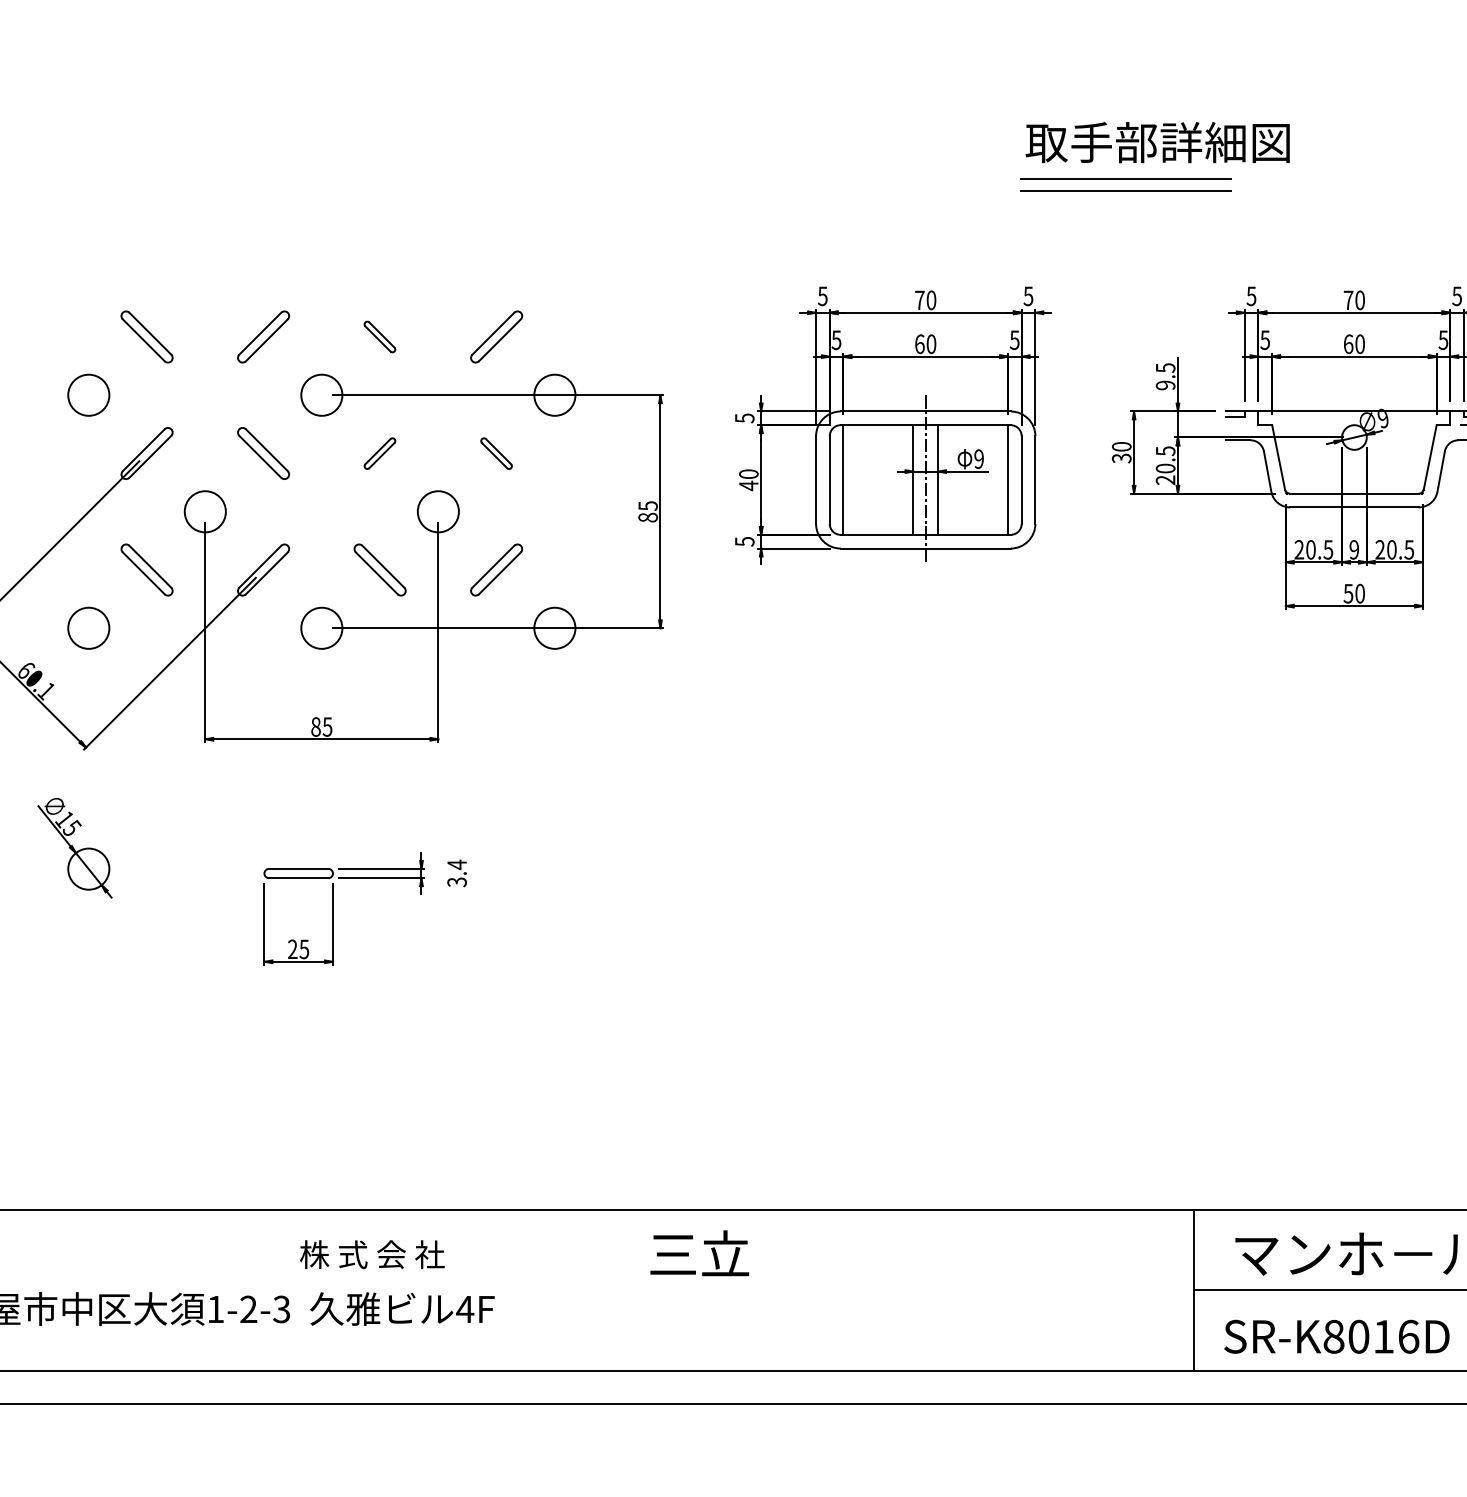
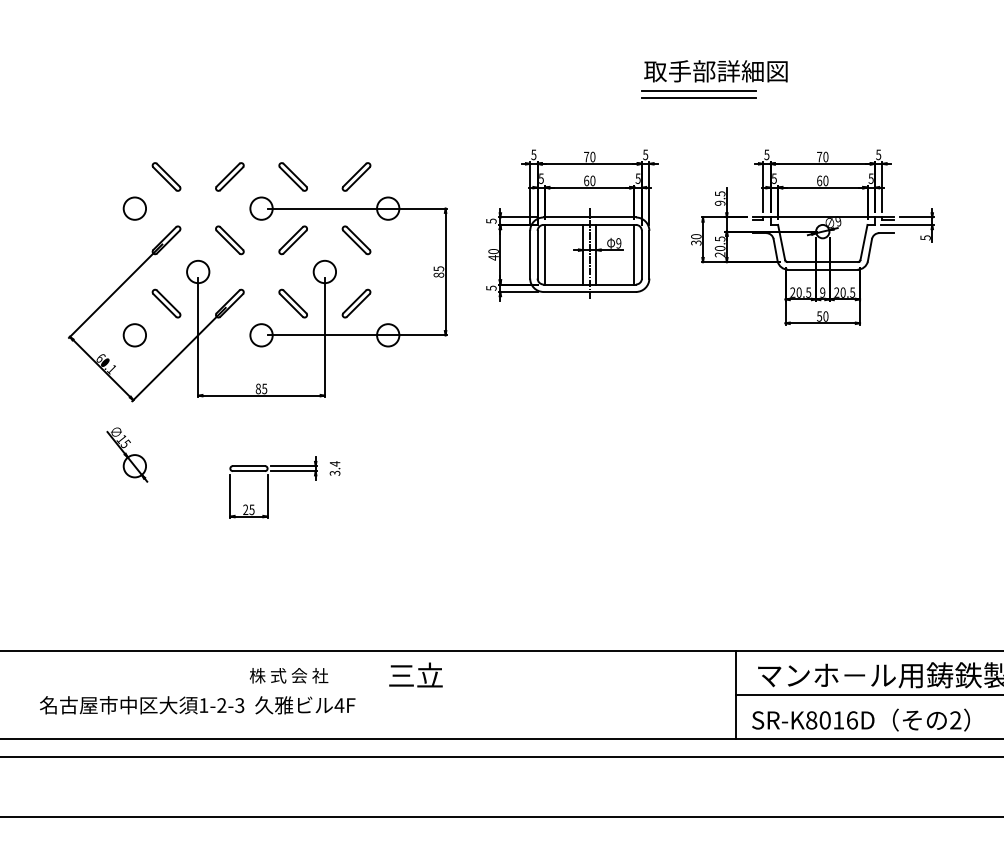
part: (378, 336) -> (292, 176), size x1.67
part: (378, 453) -> (292, 240), size x1.67
part: (496, 453) -> (356, 240), size x1.67
text: (698, 1252) -> (415, 674), moved

